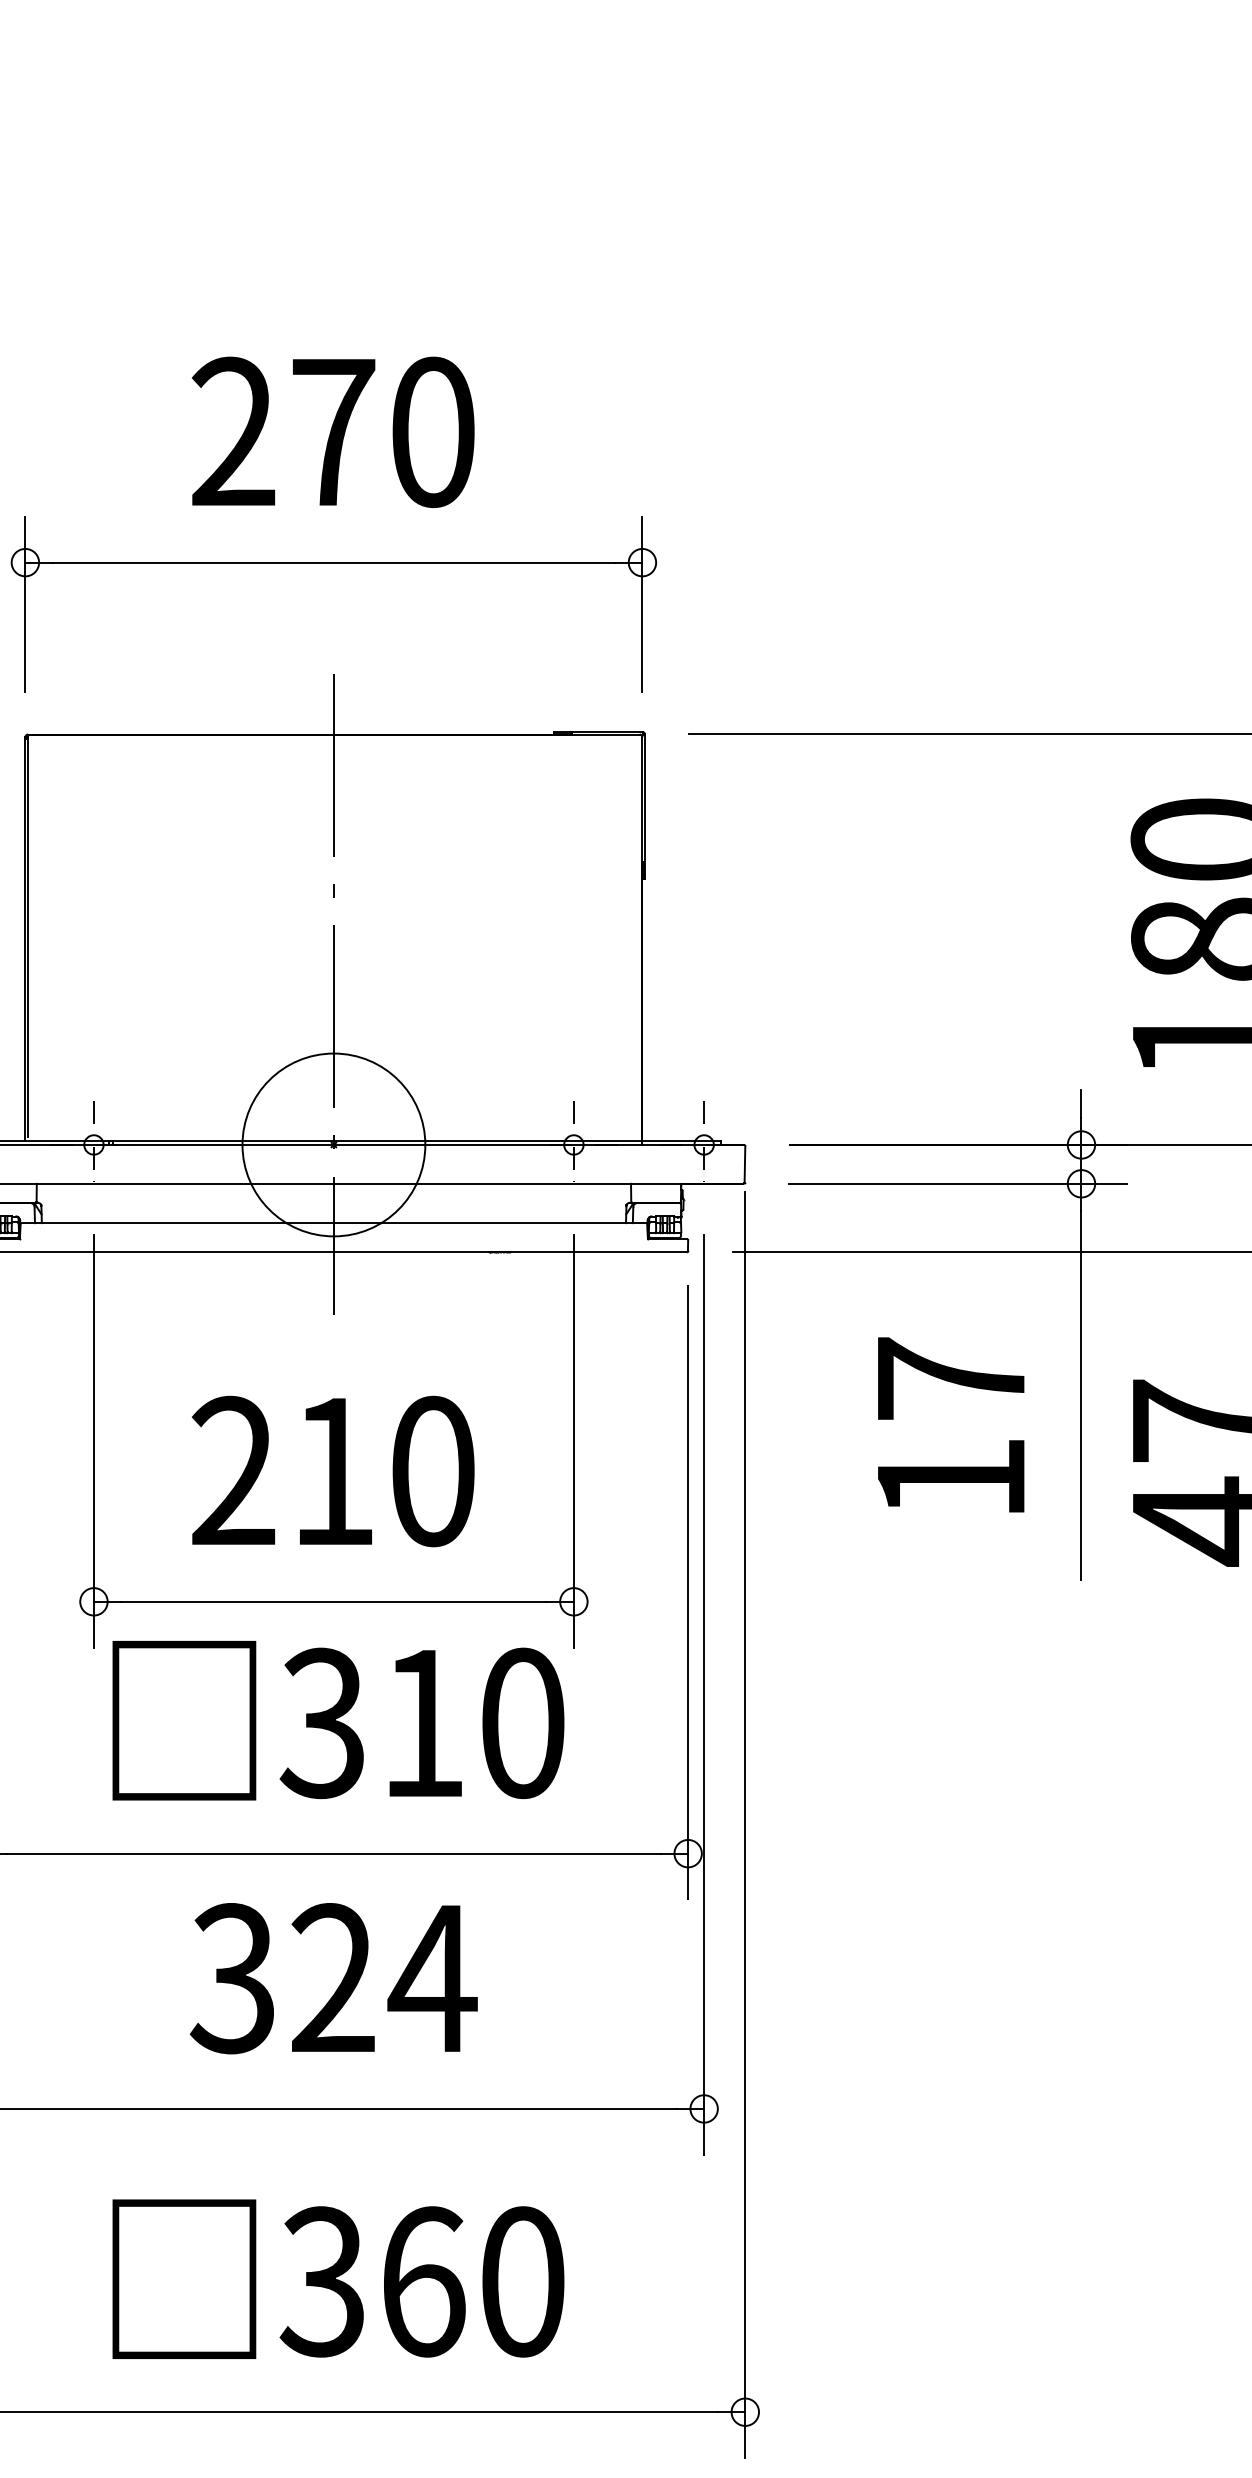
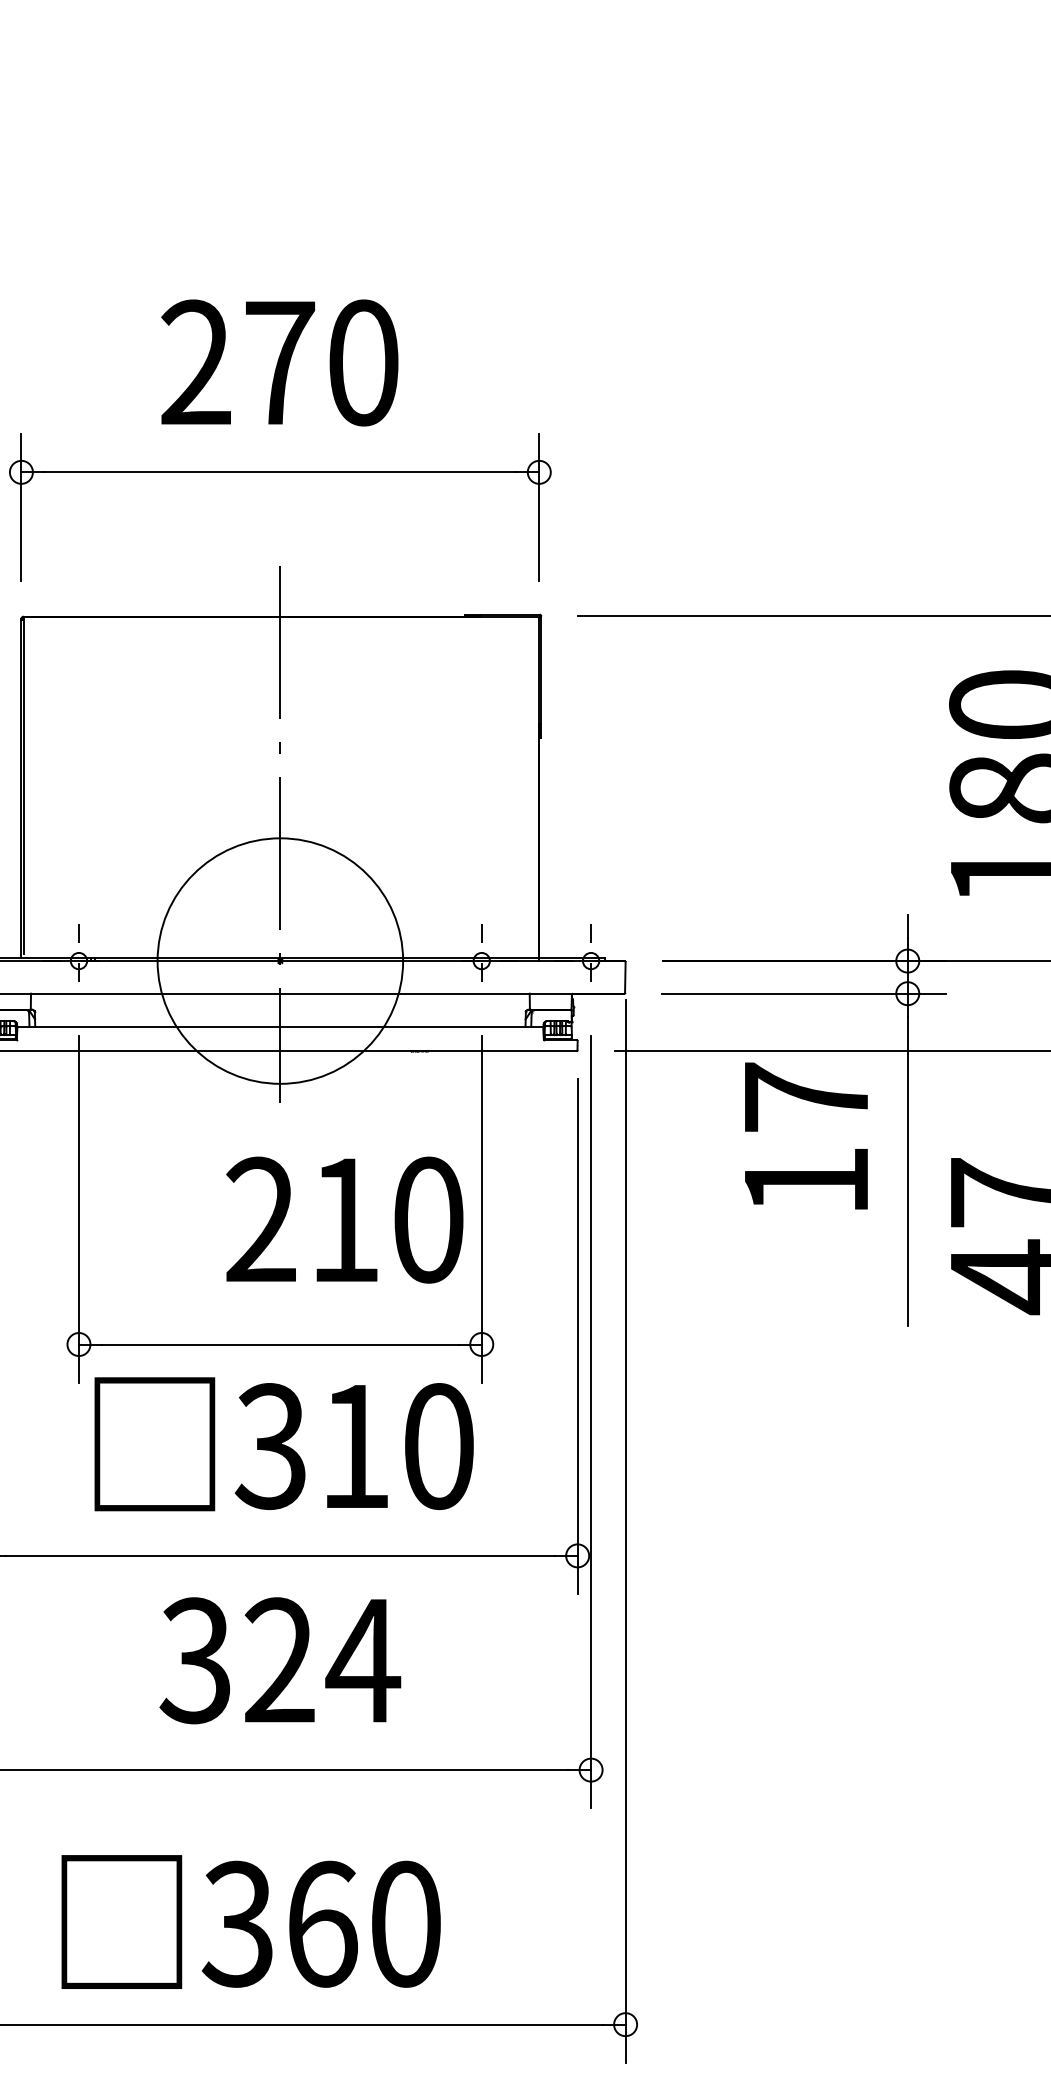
circle: (334, 1144) -> (280, 960), size x1.6
text: (951, 1424) -> (806, 1135), moved
text: (332, 1470) -> (344, 1219), moved
text: (337, 2278) -> (250, 1921), moved

